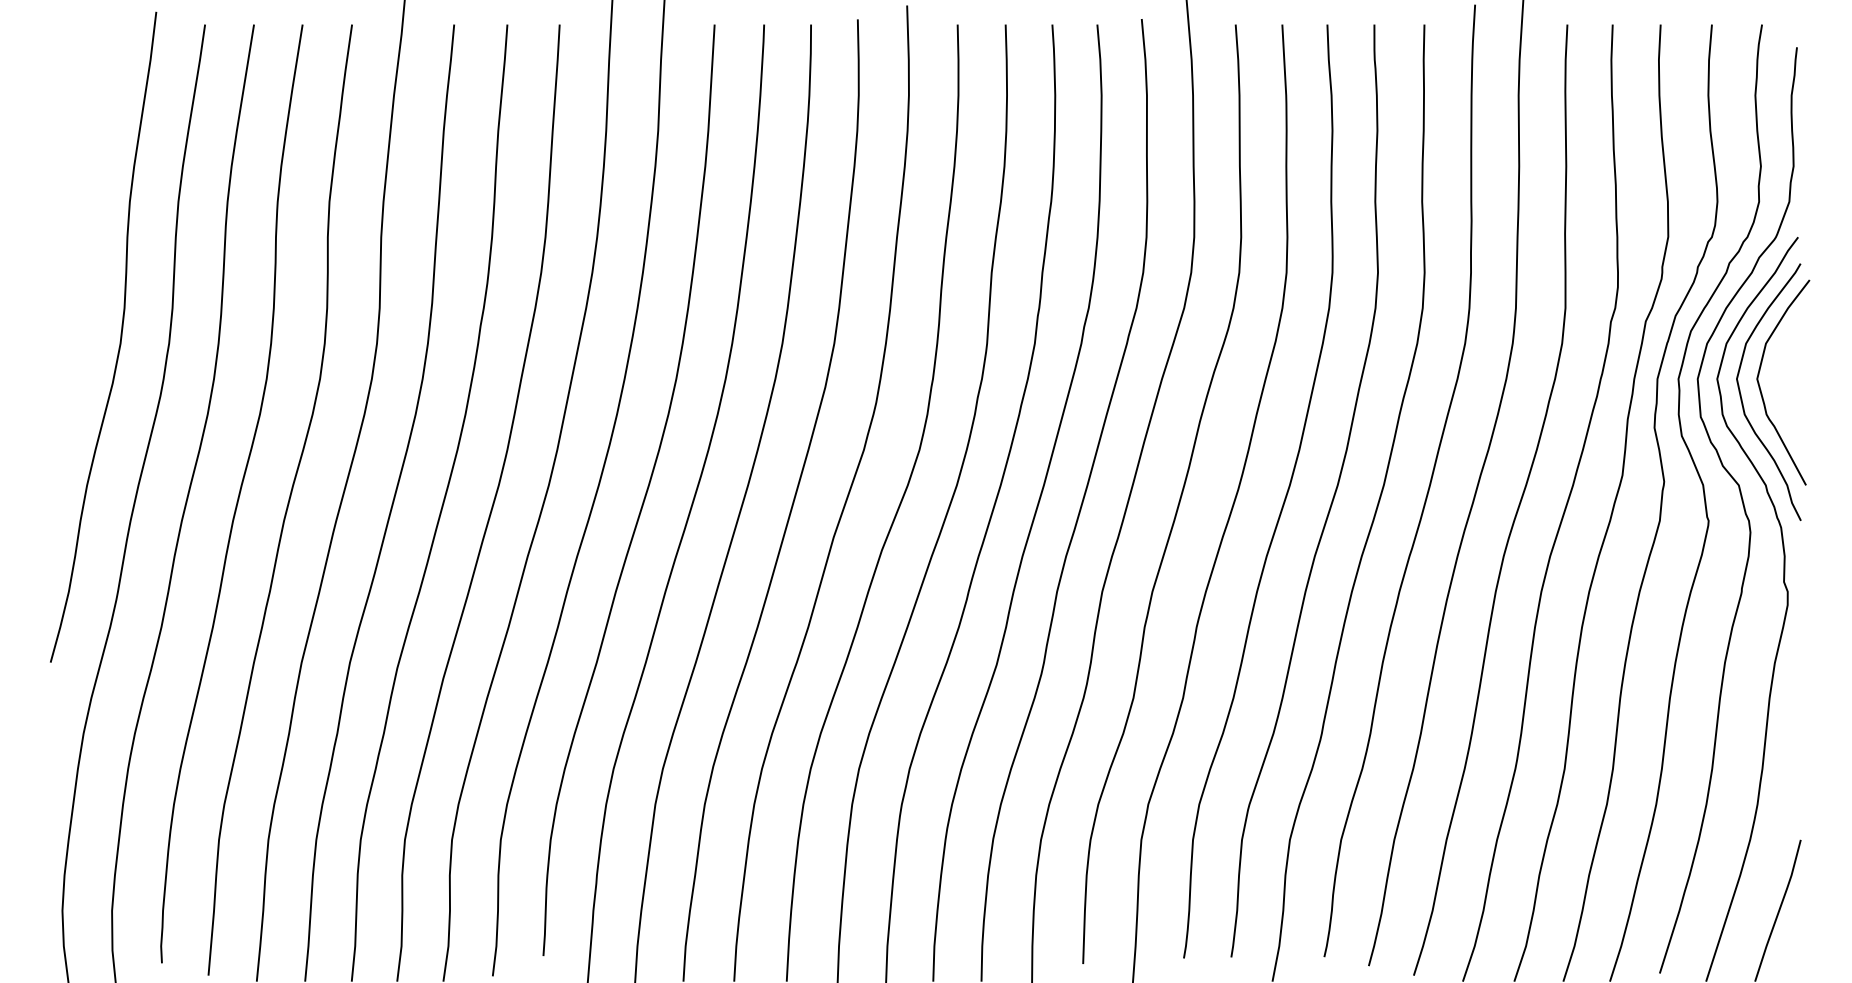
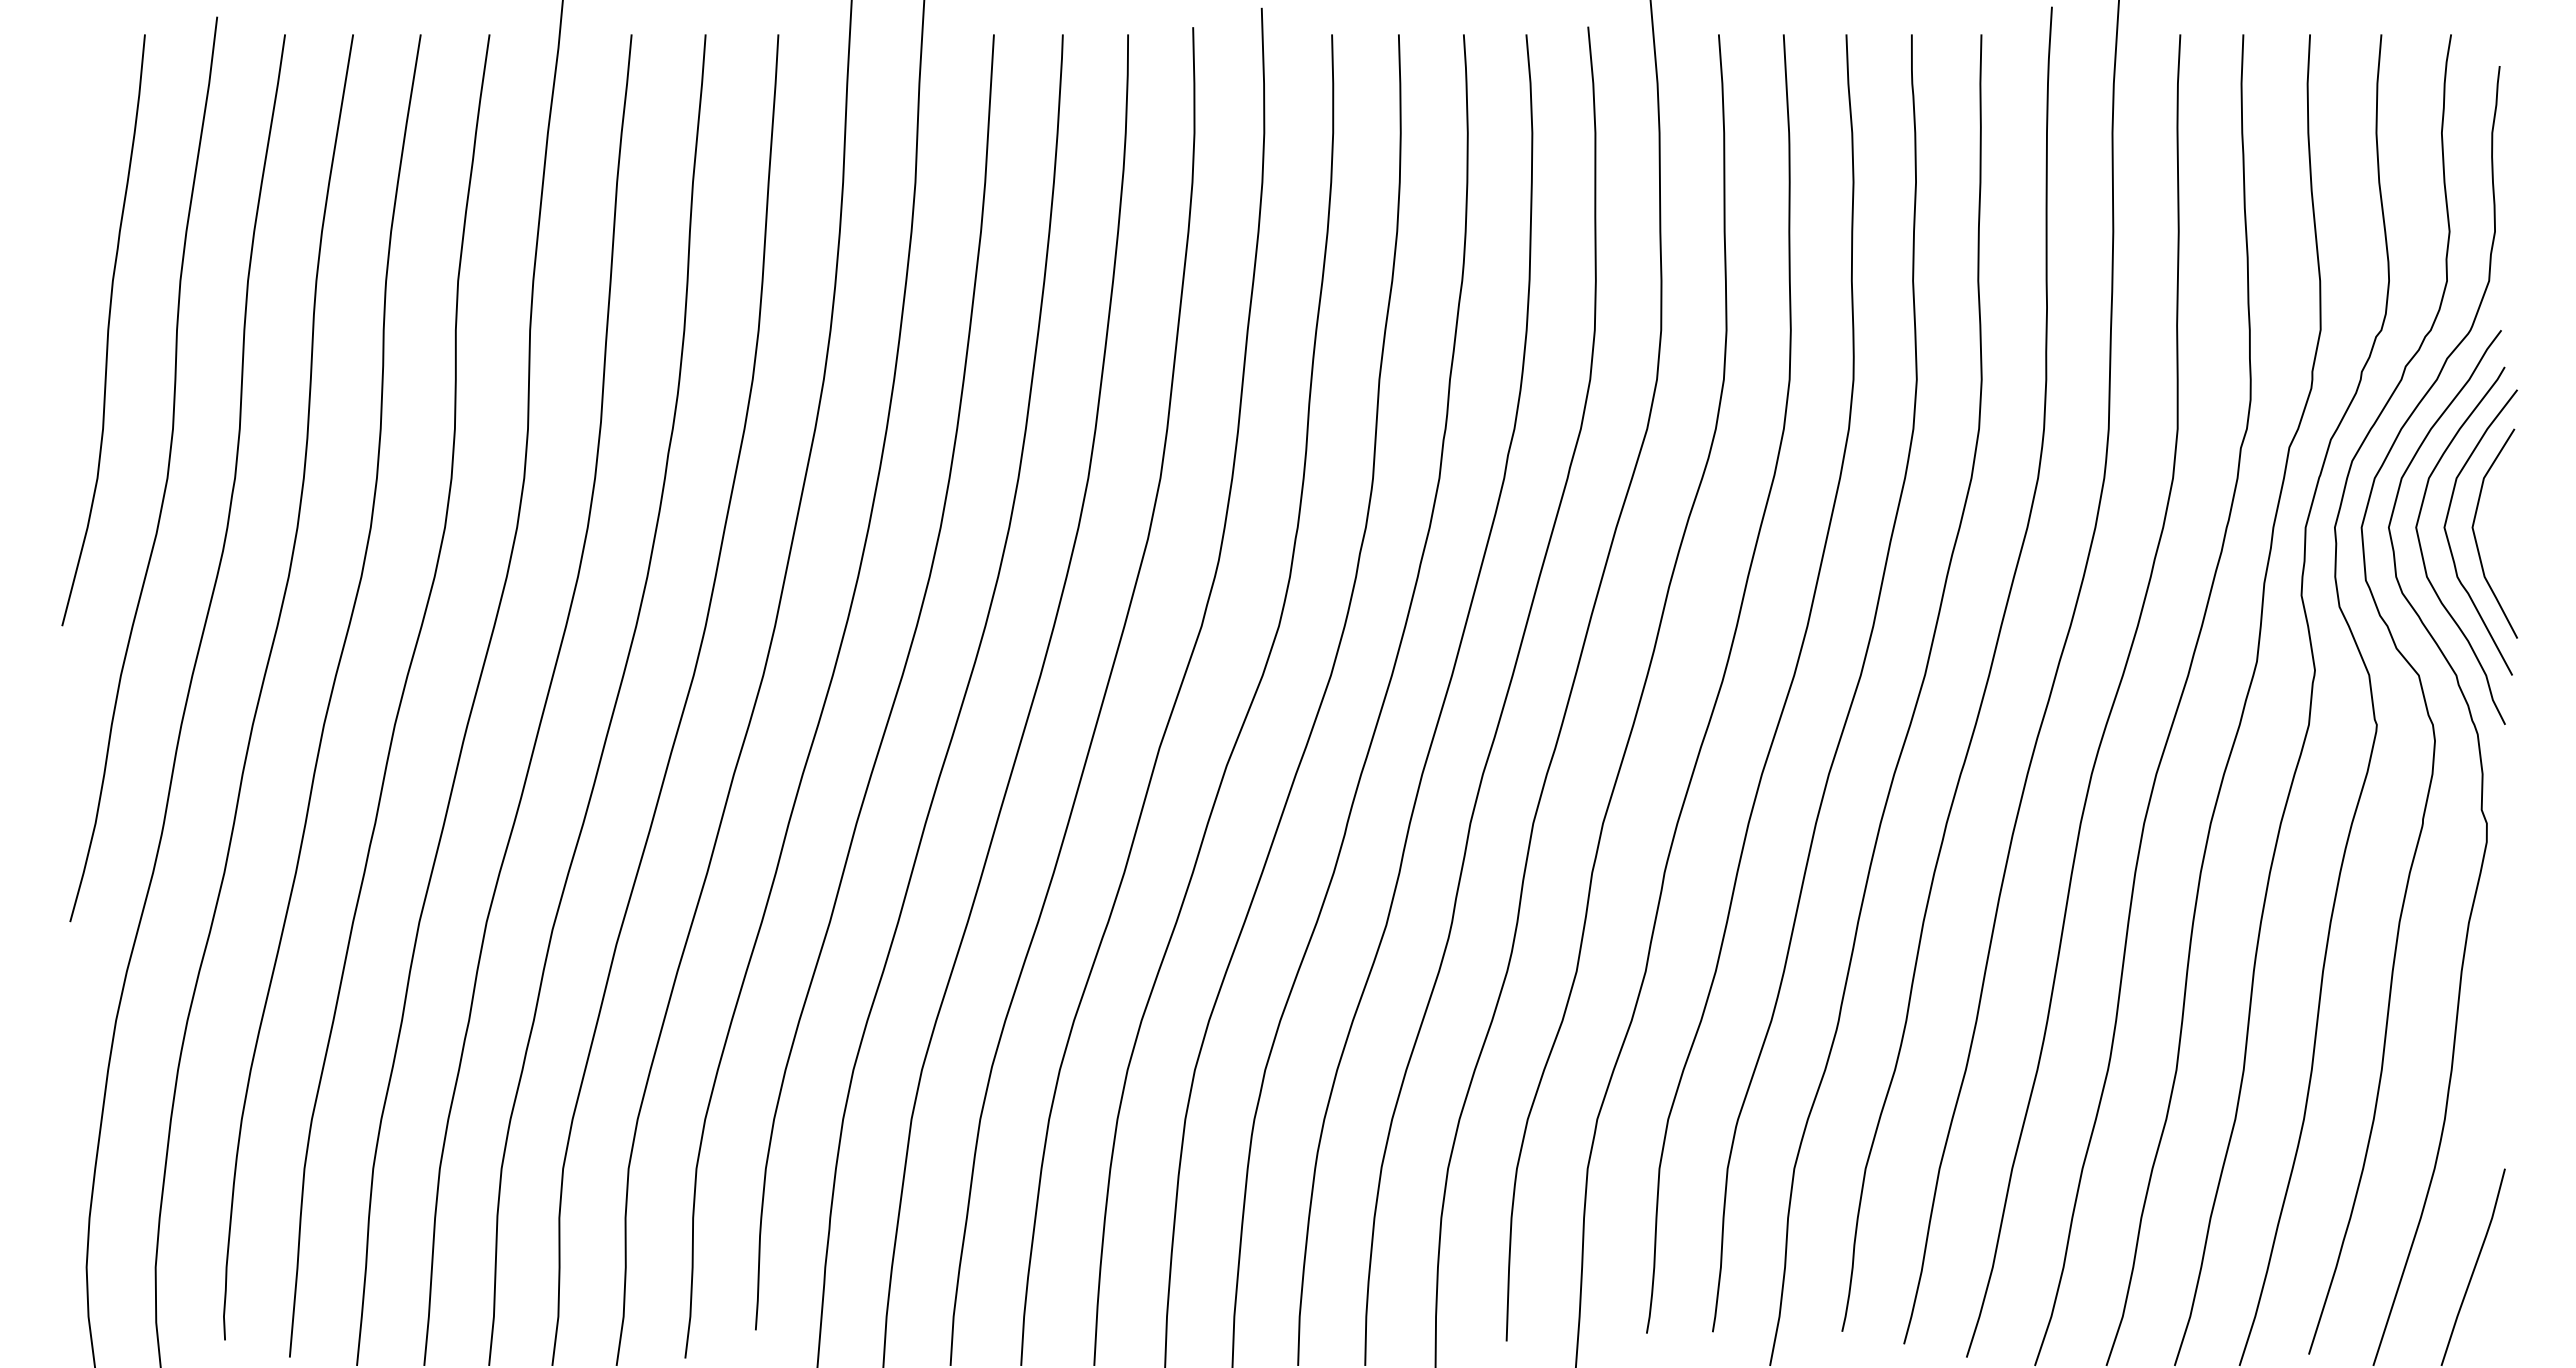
curve: (77, 237) -> (107, 330), added
curve: (1780, 386) -> (2476, 538), added

